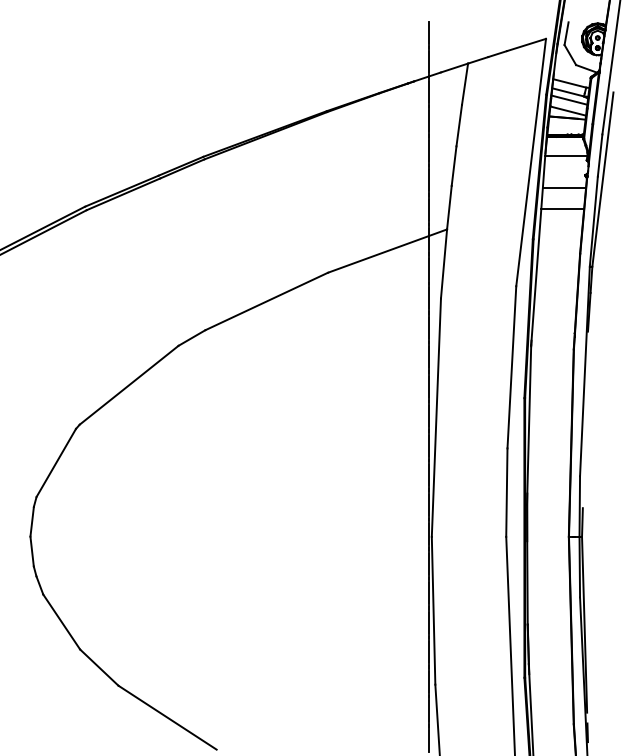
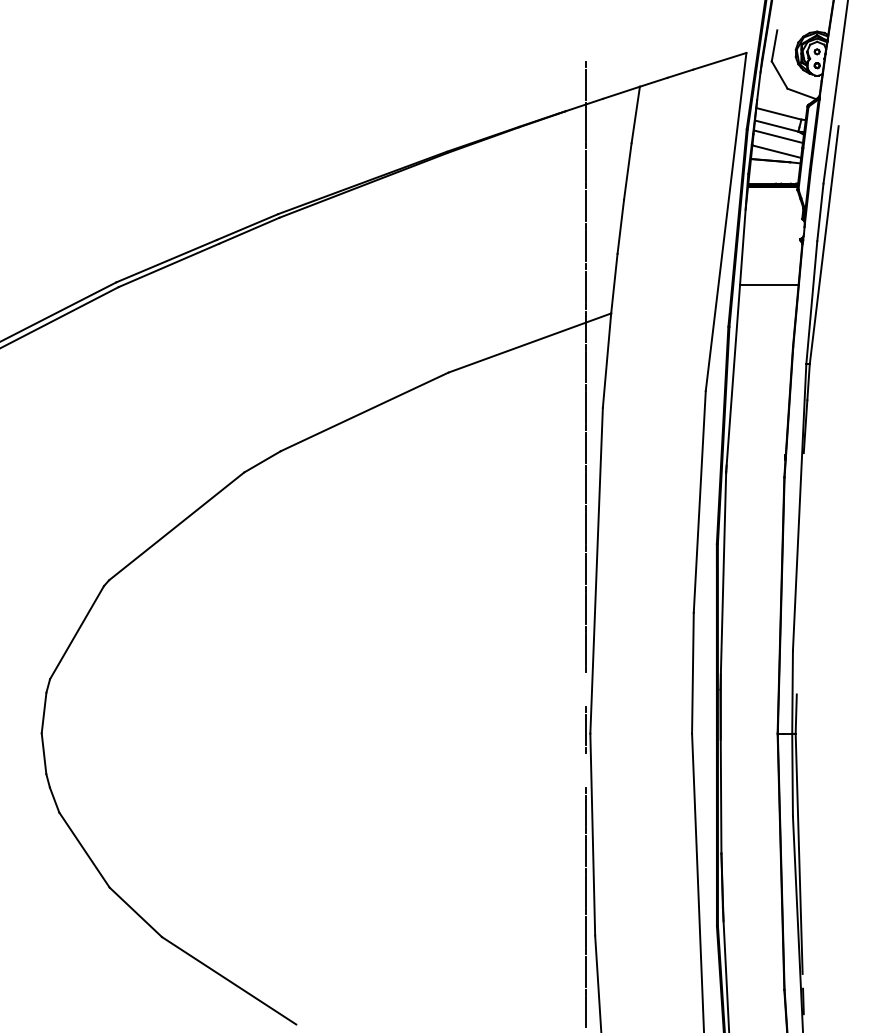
line: (429, 32) -> (586, 44), removed
line: (565, 155) -> (773, 212), removed
line: (564, 187) -> (771, 256), removed
line: (429, 504) -> (586, 689), removed
line: (429, 563) -> (586, 770), removed

